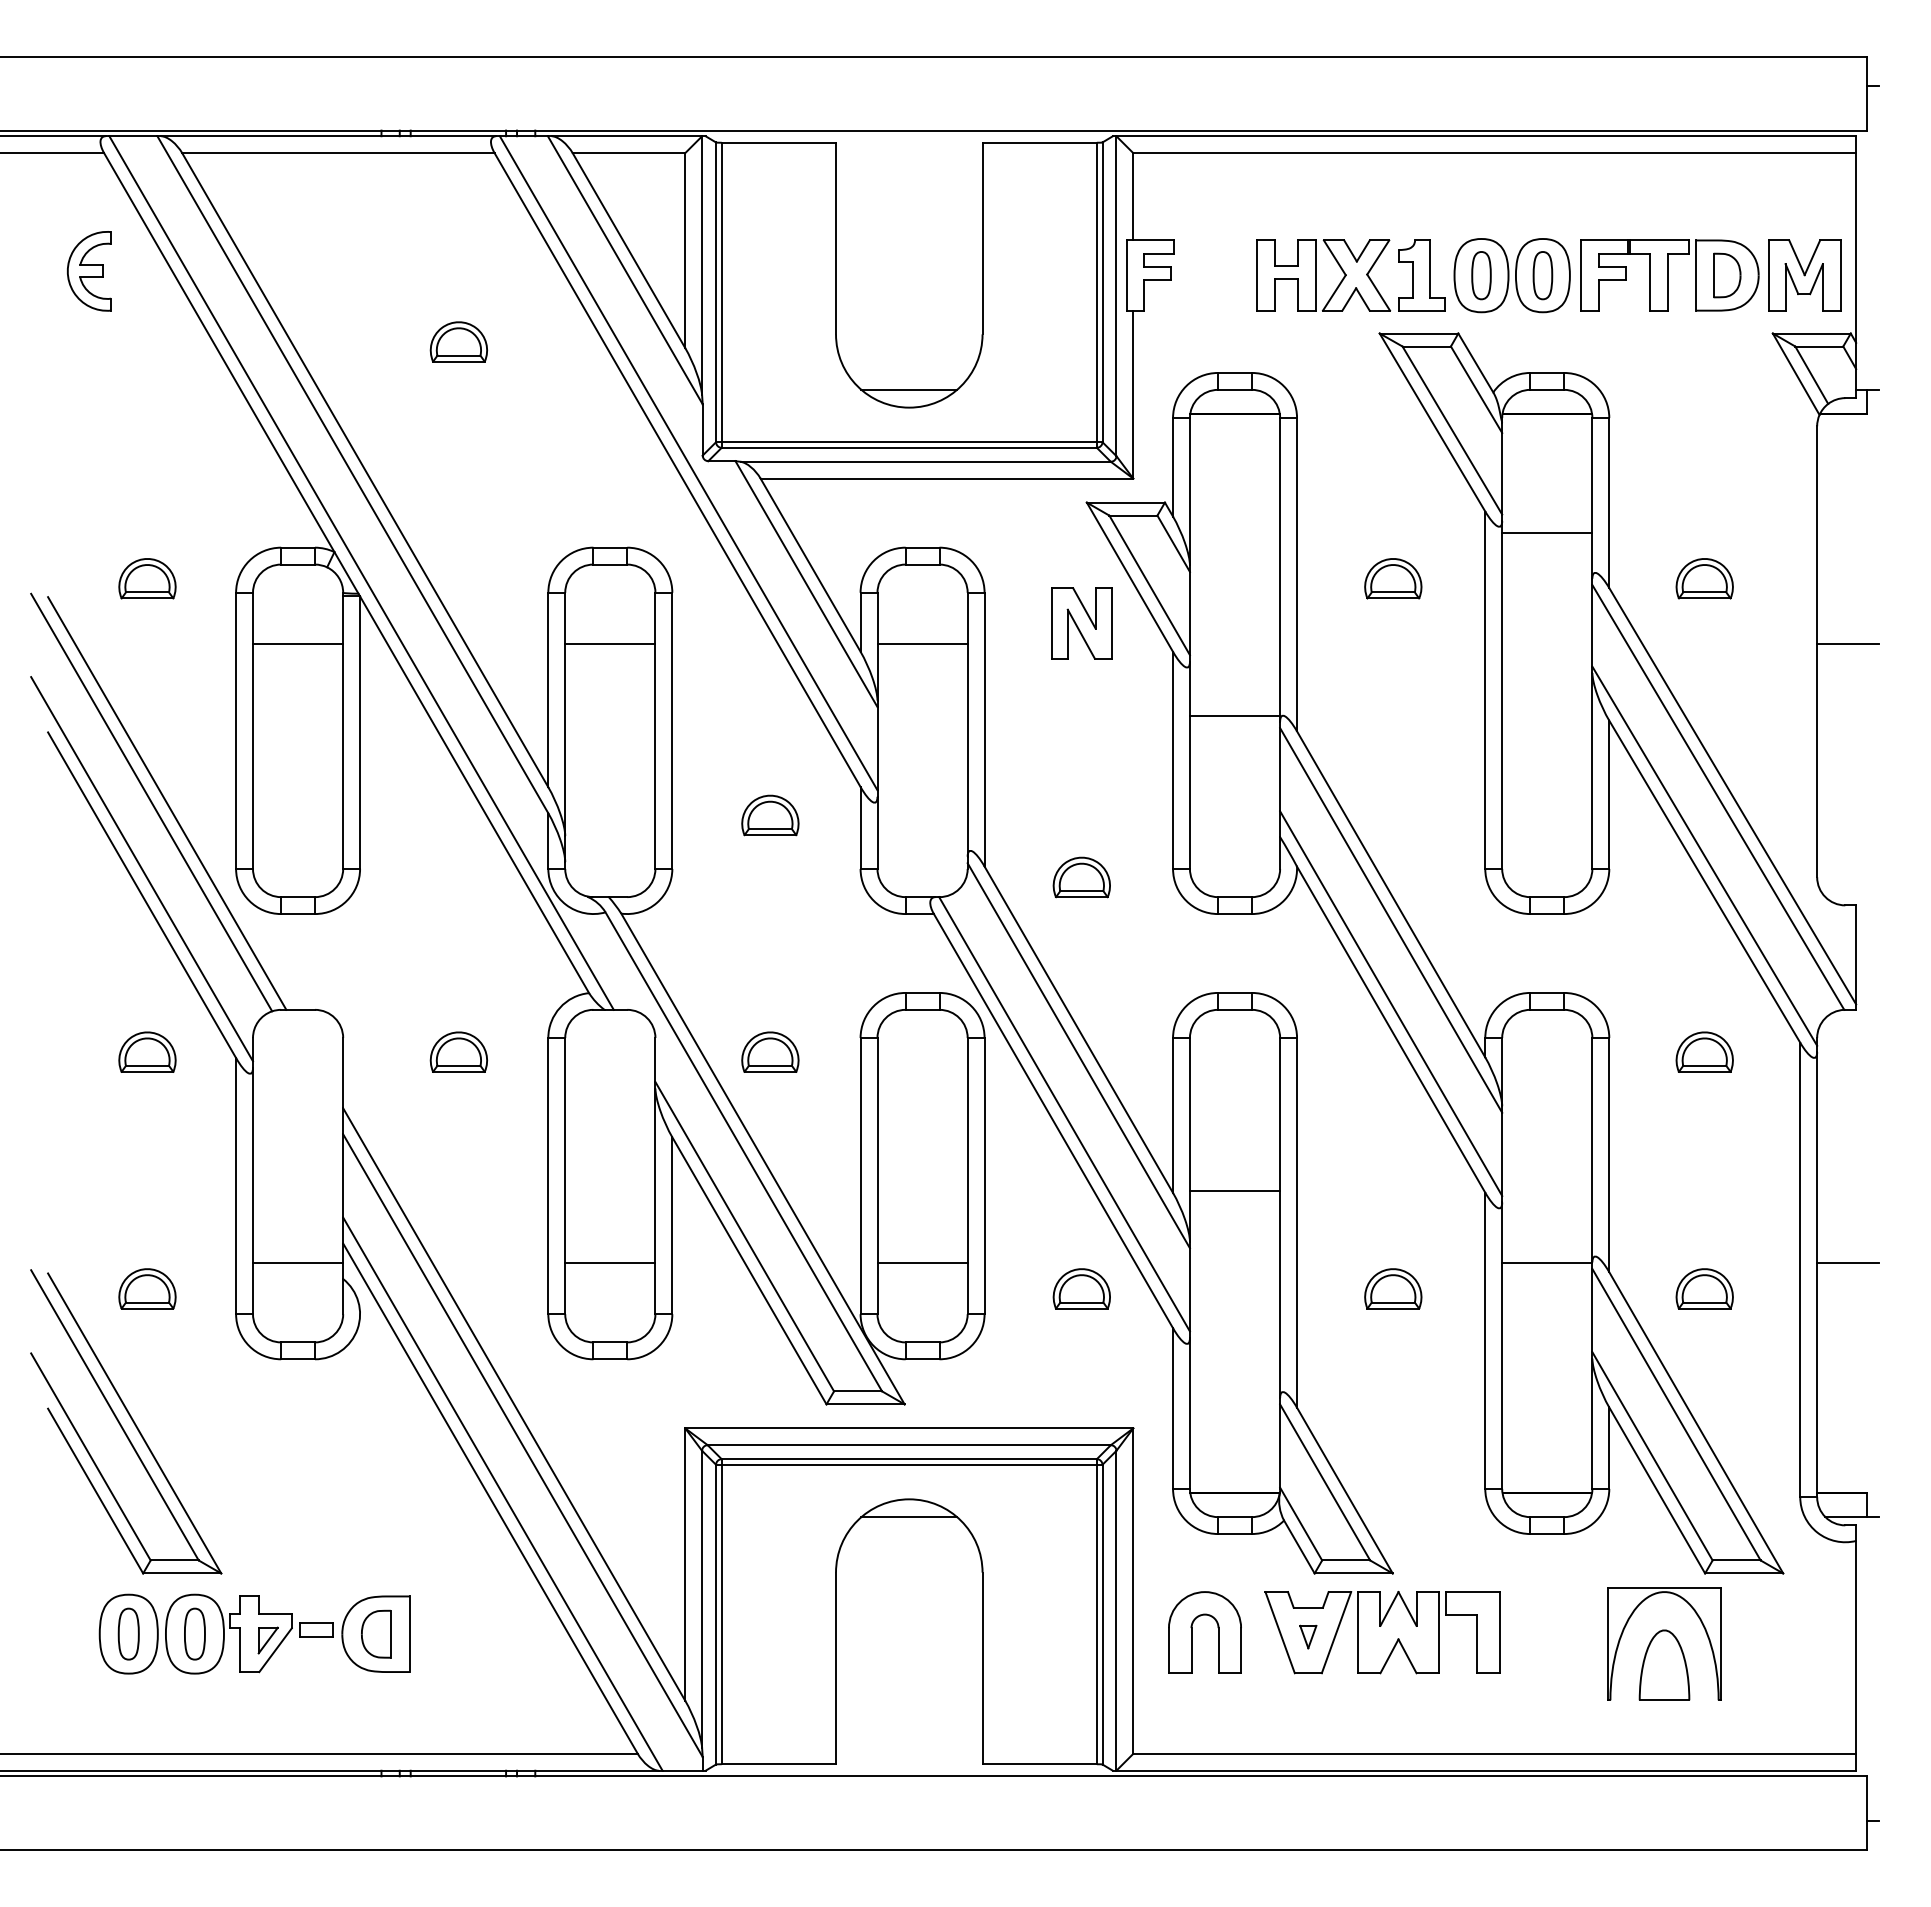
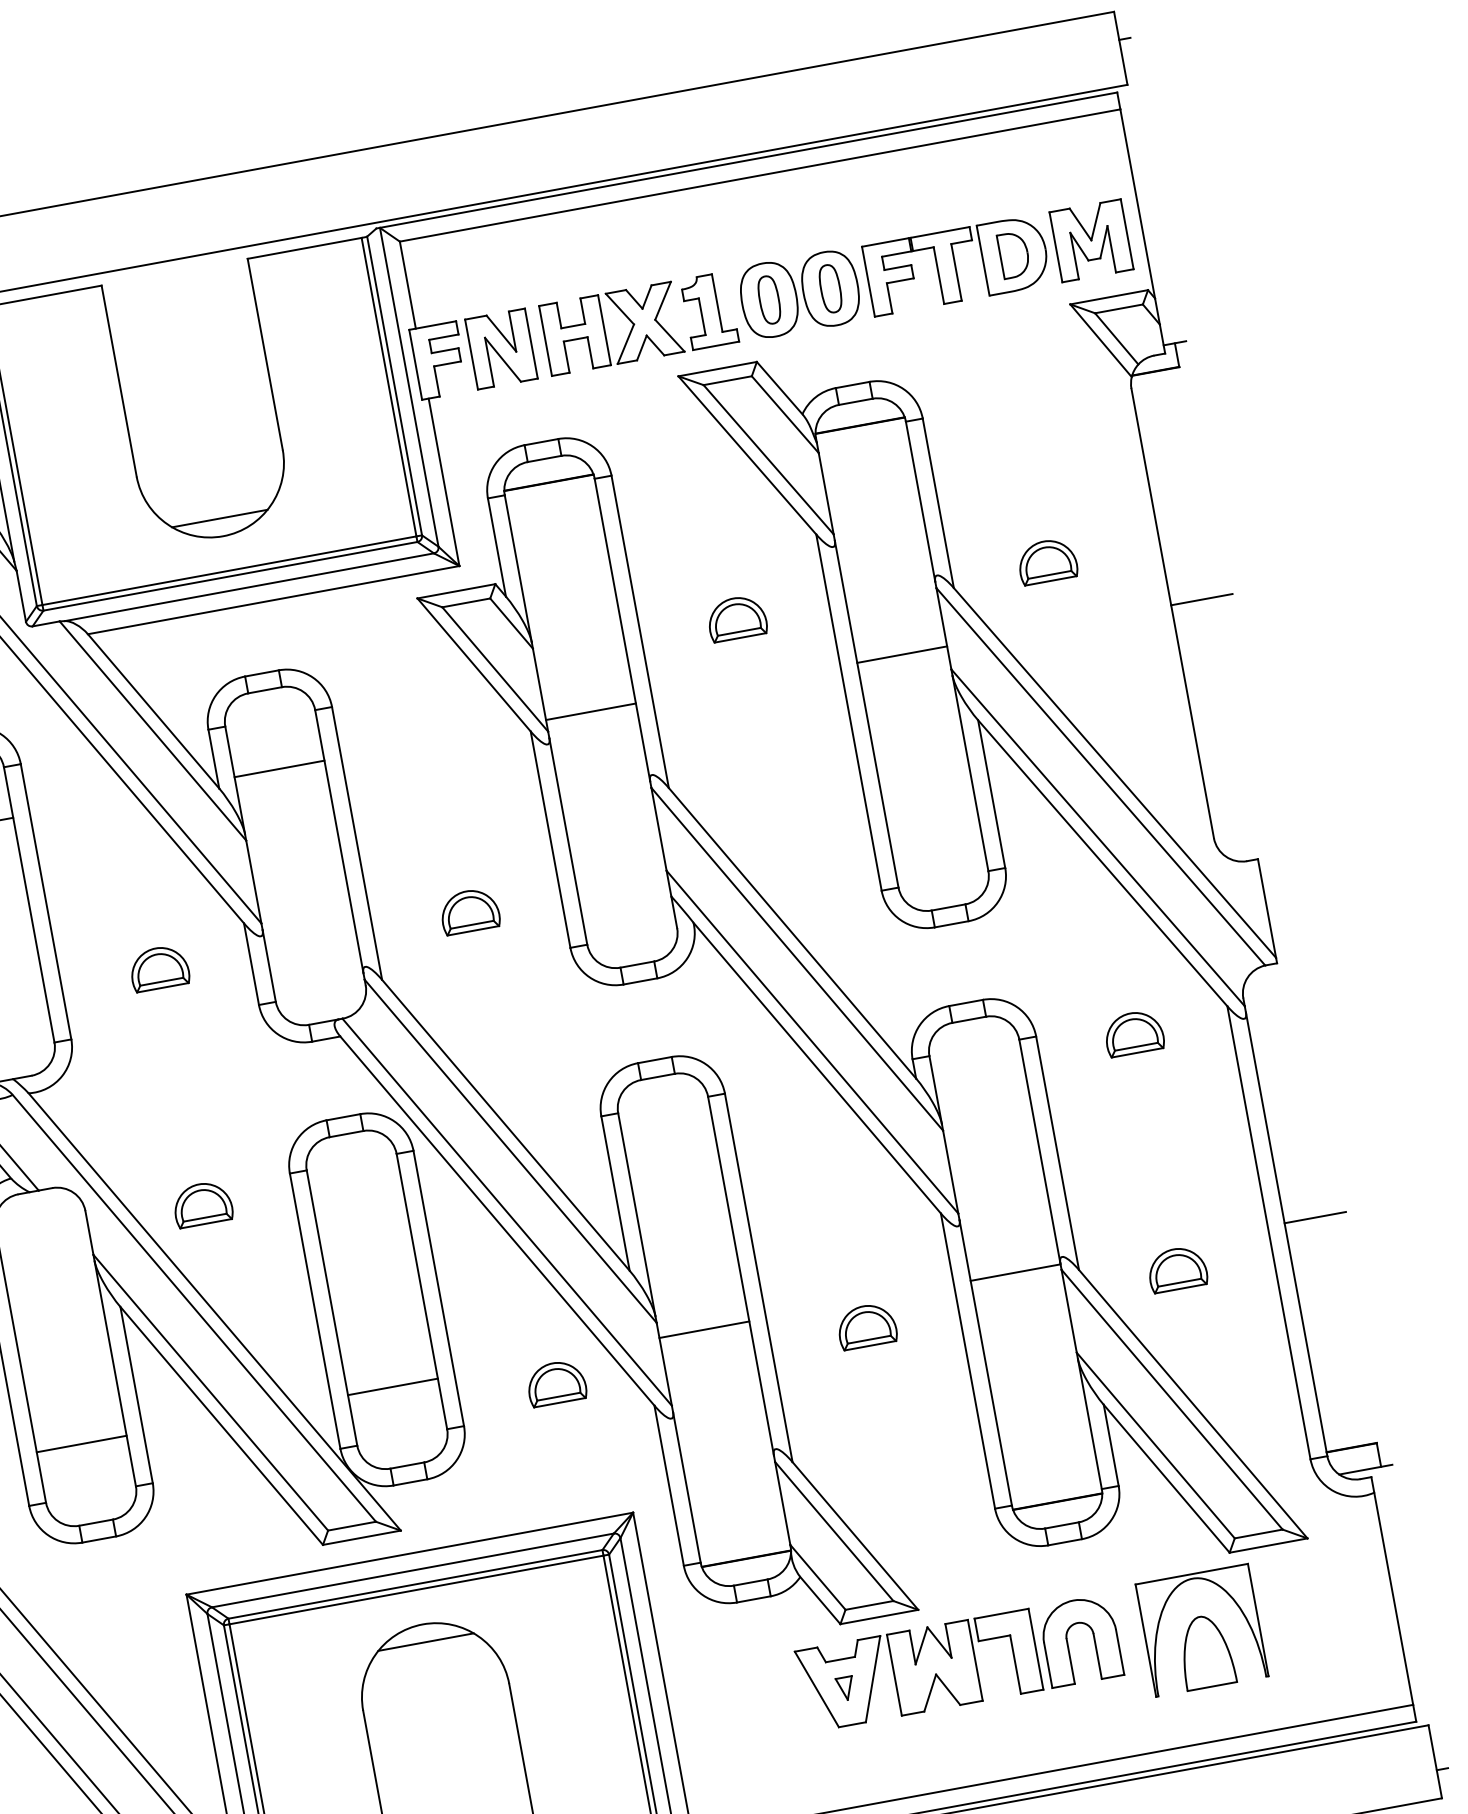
line: (1547, 532) -> (902, 654), moved
part: (1081, 623) -> (501, 349), moved
line: (1234, 715) -> (590, 711), moved
part: (1081, 877) -> (469, 911), moved
line: (1234, 1191) -> (703, 1329), moved
part: (1192, 1632) -> (1068, 1643), moved

